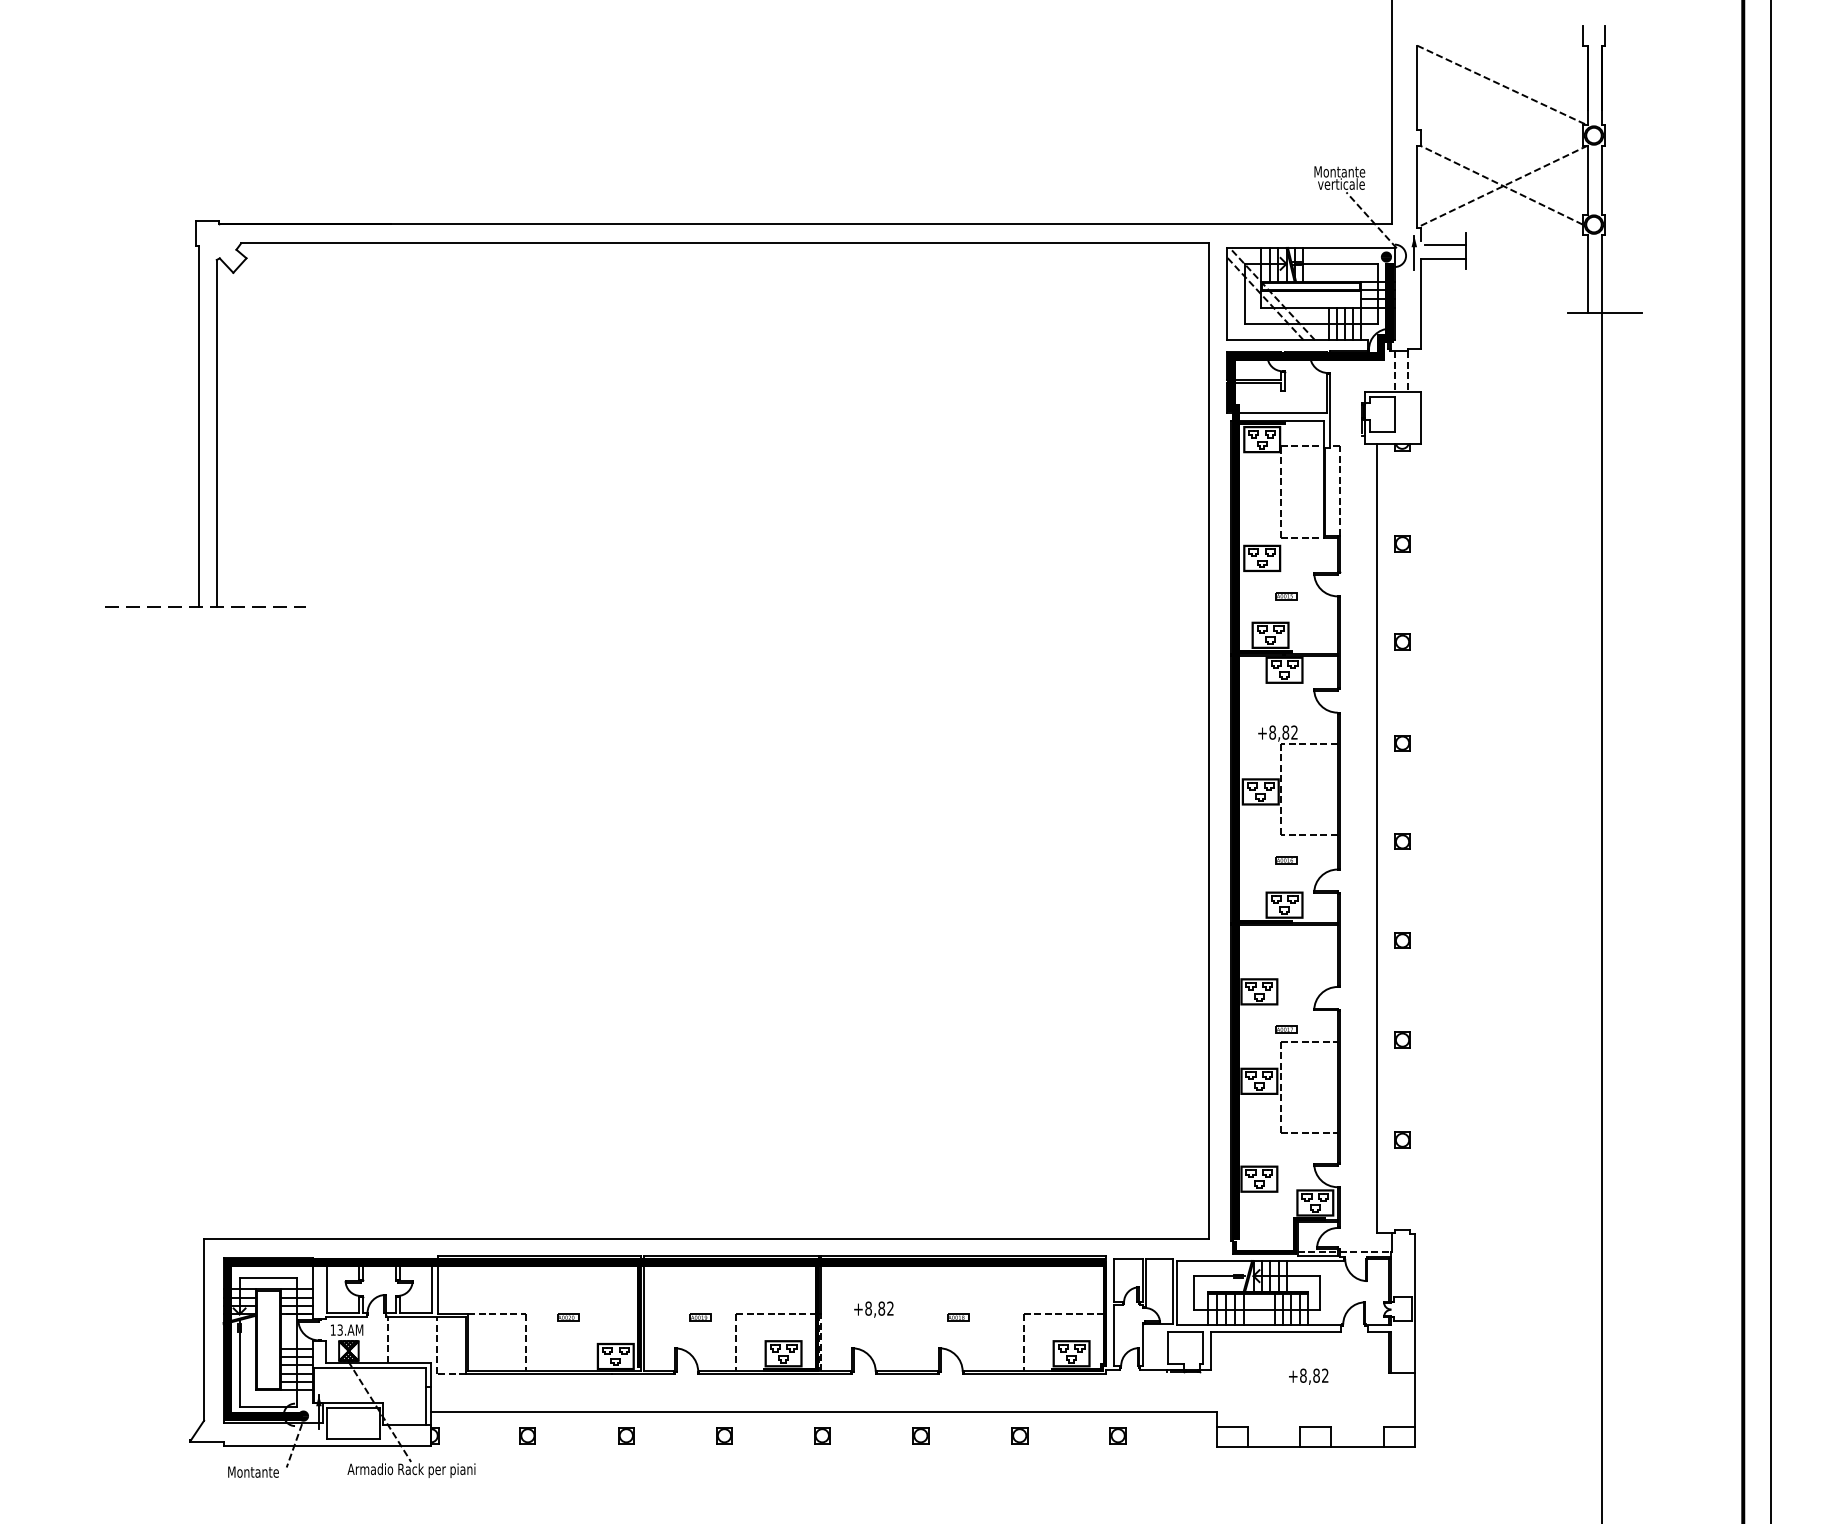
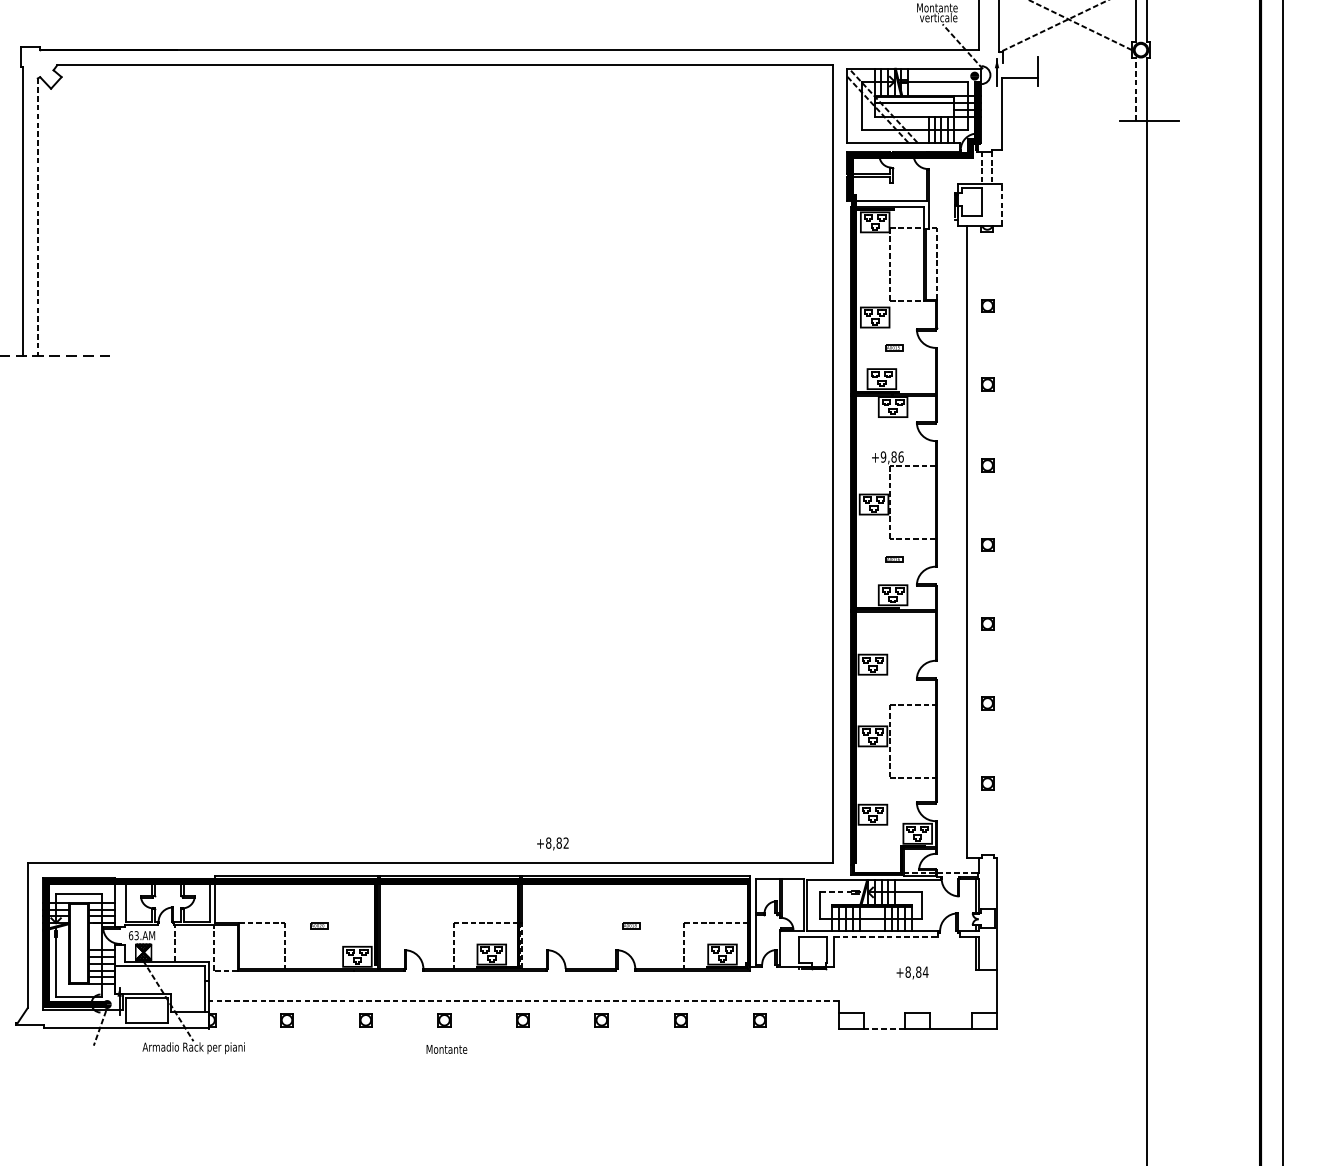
line: (1445, 245) -> (1022, 66), removed
line: (1587, 273) -> (1135, 89), solid -> dashed
line: (1421, 417) -> (1002, 204), solid -> dashed
line: (216, 433) -> (37, 217), solid -> dashed
text: (1283, 732) -> (892, 456), +8,82 -> +9,86
part: (1286, 1029) -> (894, 694), removed
line: (1218, 1276) -> (840, 892), solid -> dashed
text: (873, 1309) -> (552, 843), moved
part: (700, 1317) -> (425, 925), removed
text: (332, 1329) -> (130, 935), 13.AM -> 63.AM
line: (1276, 1331) -> (886, 936), solid -> dashed
text: (1324, 1375) -> (925, 971), +8,82 -> +8,84
line: (823, 1411) -> (523, 1000), solid -> dashed
line: (1274, 1446) -> (885, 1028), solid -> dashed
text: (253, 1471) -> (446, 1048), moved

